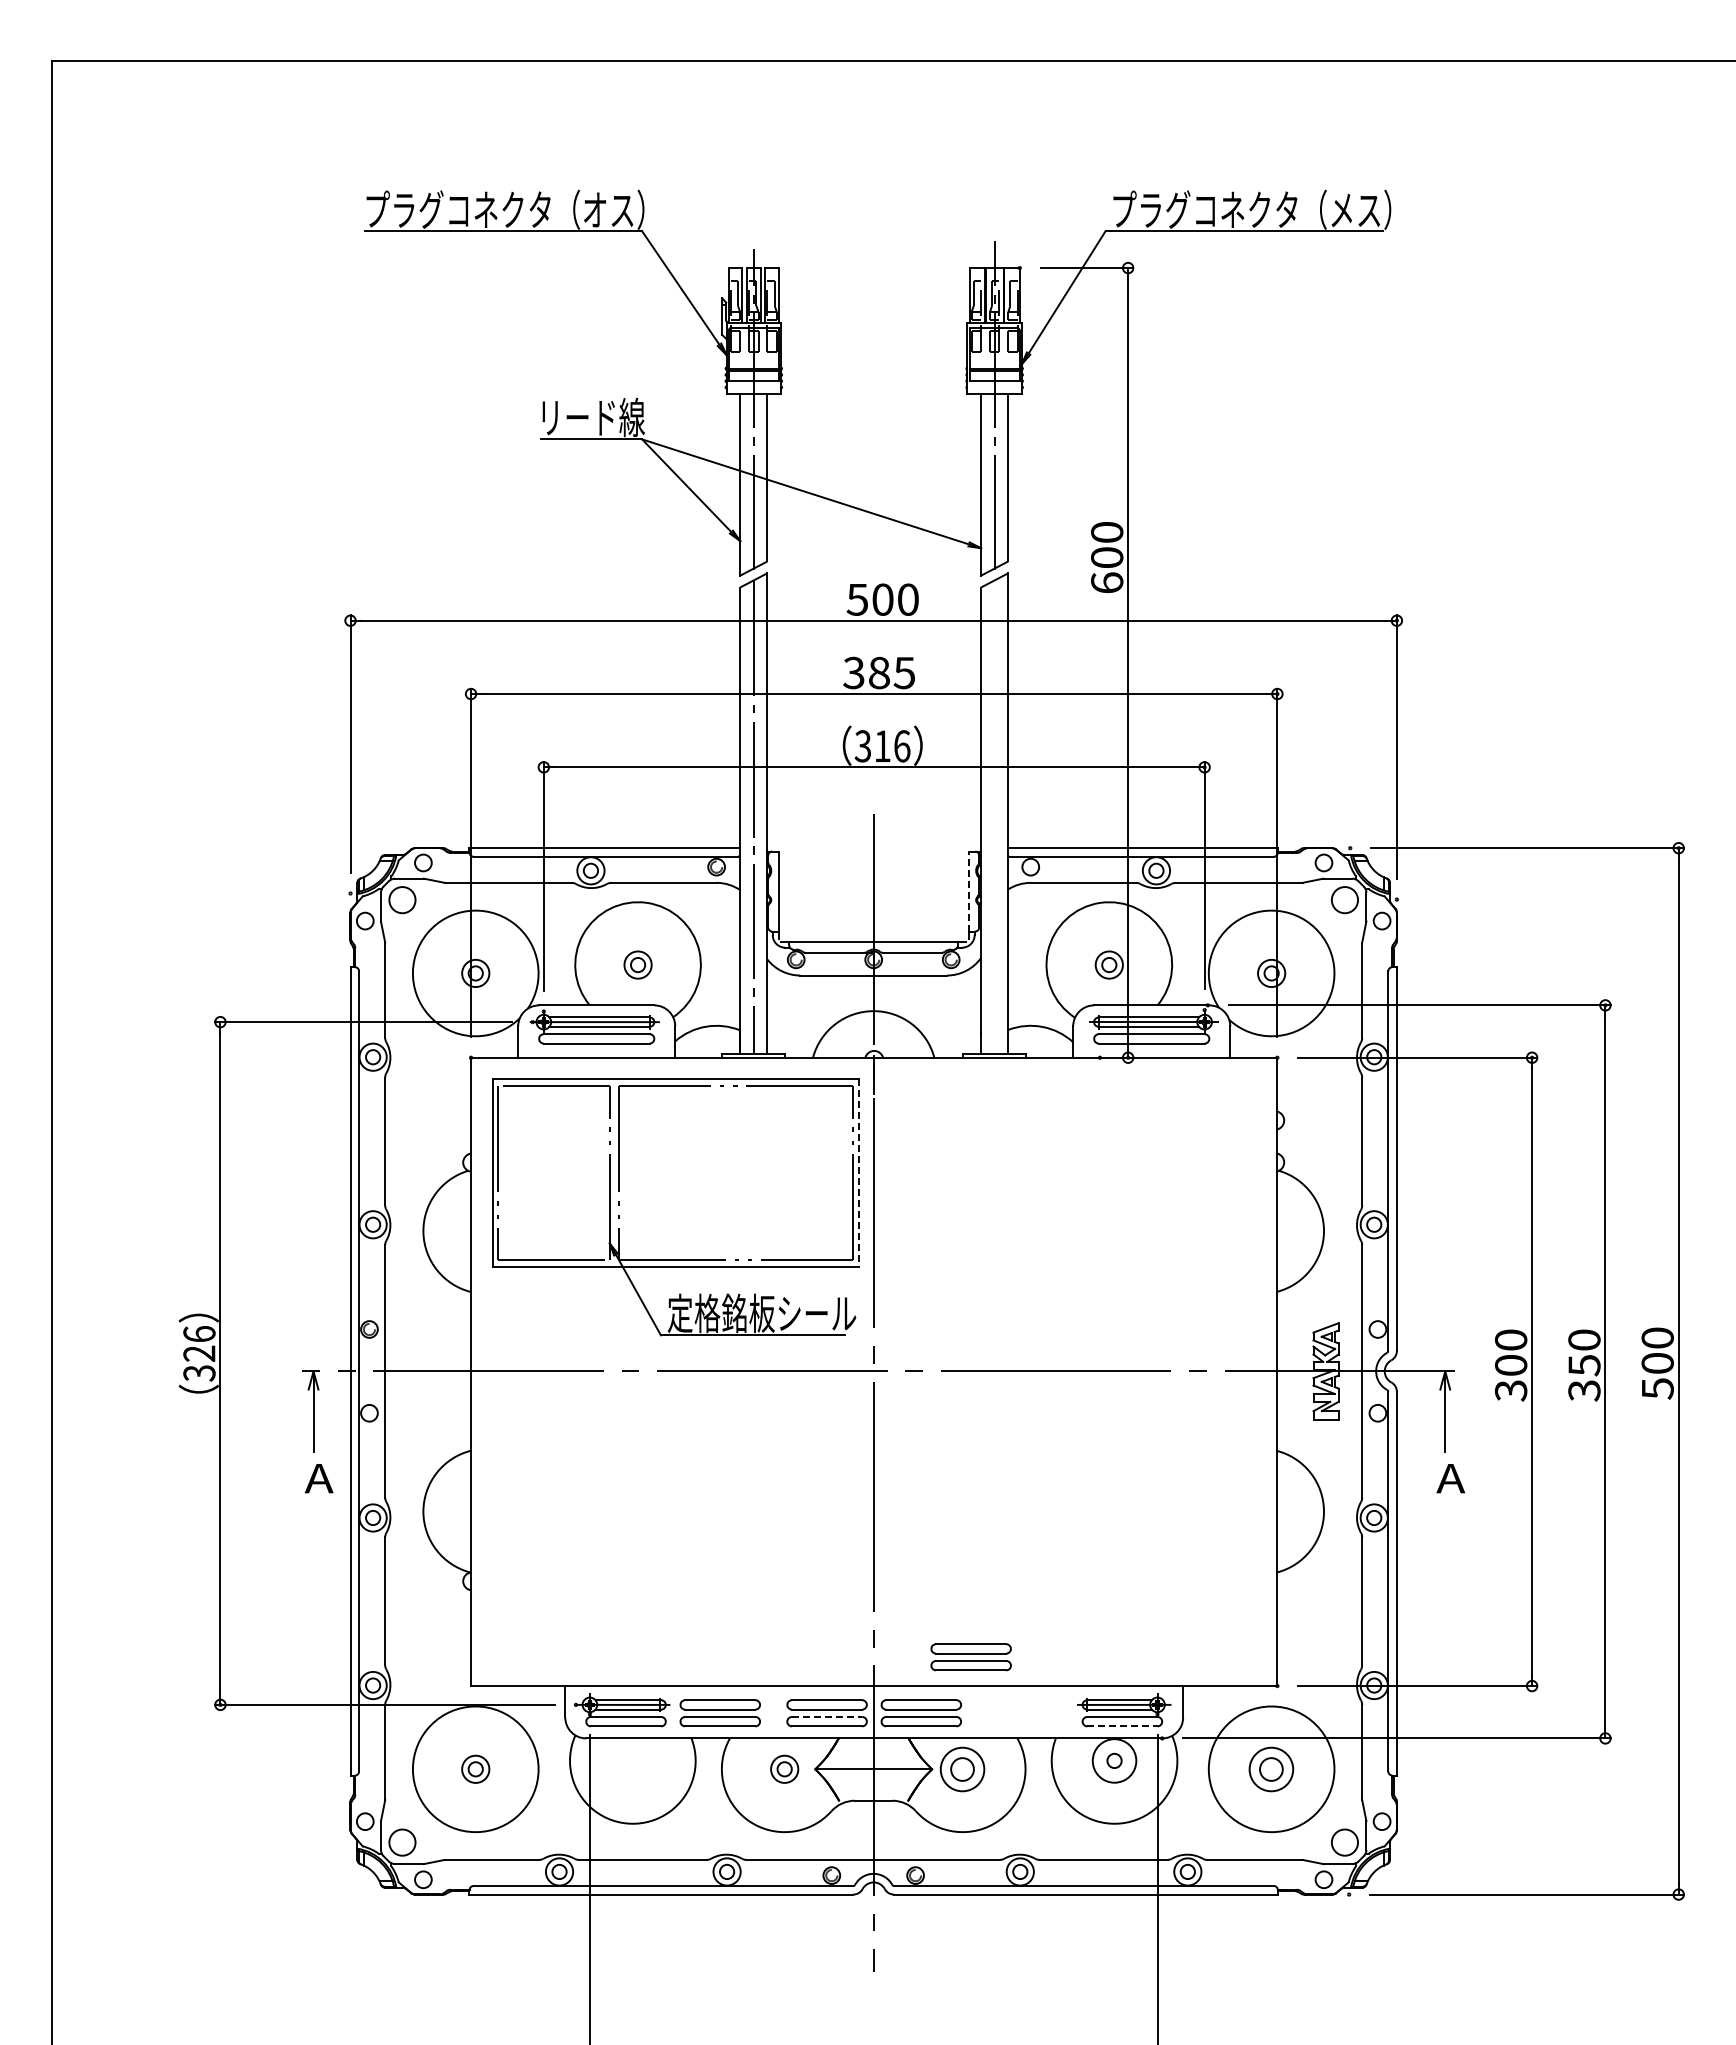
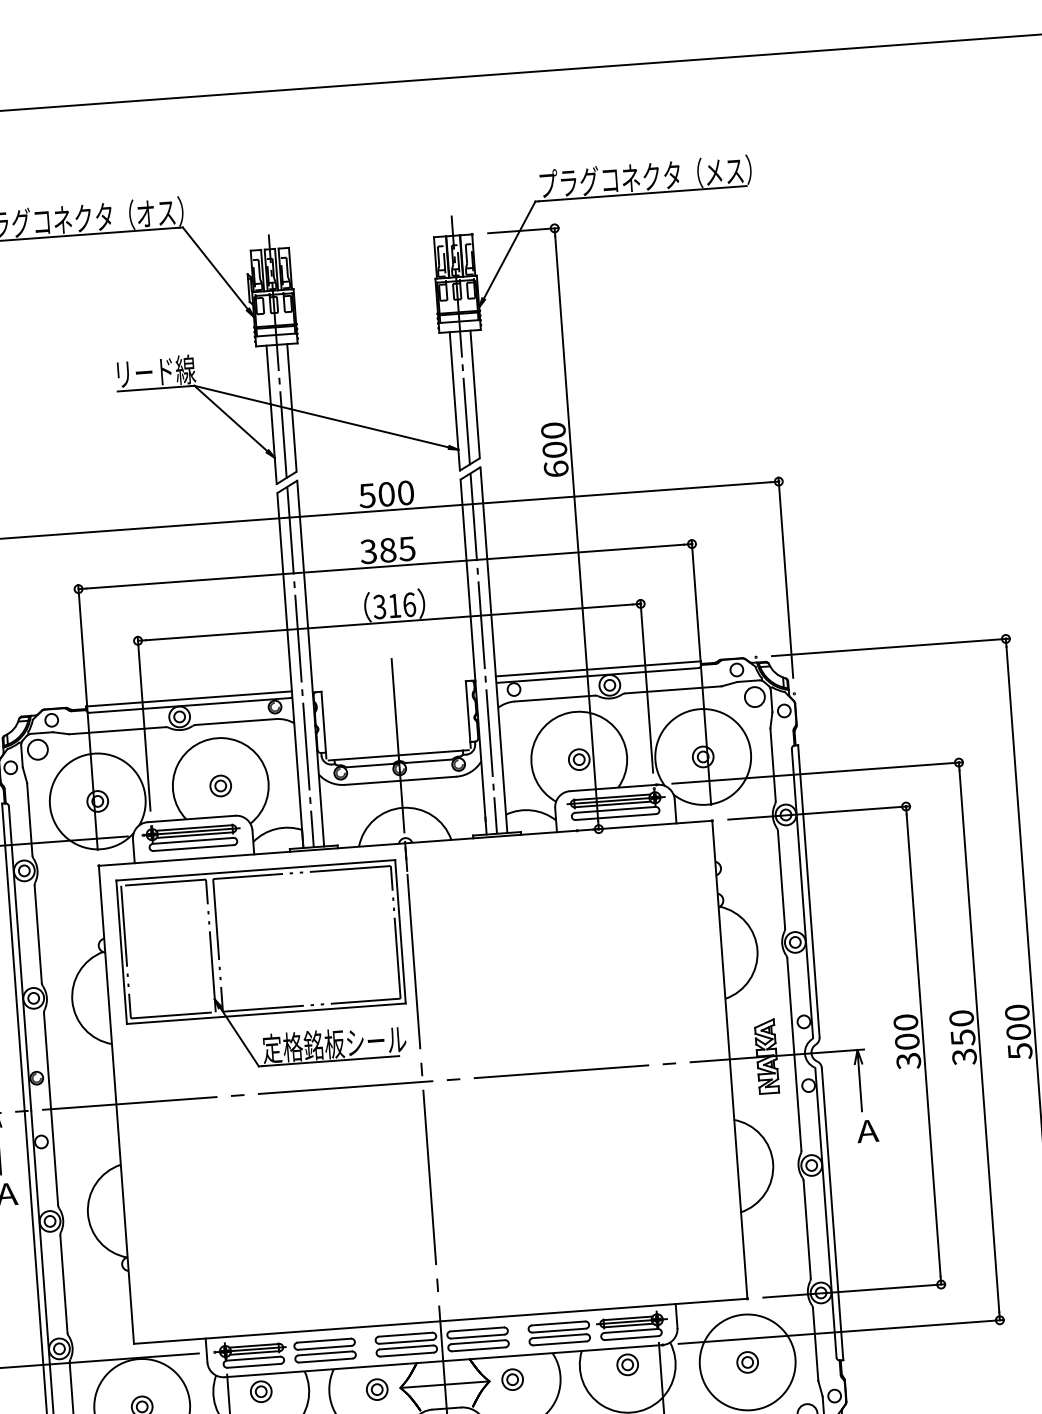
line: (994, 817) -> (483, 653), added
line: (968, 891) -> (468, 711), dashed -> solid
line: (859, 1173) -> (400, 932), dashed -> solid
part: (970, 1657) -> (558, 1333), moved
line: (827, 1716) -> (406, 1347), dashed -> solid
line: (1122, 1726) -> (631, 1338), dashed -> solid
part: (632, 1760) -> (260, 1391), added
circle: (1114, 1760) -> (627, 1364), size x0.62
part: (962, 1768) -> (512, 1379), size x0.62
part: (1271, 1768) -> (747, 1361), size x0.62

